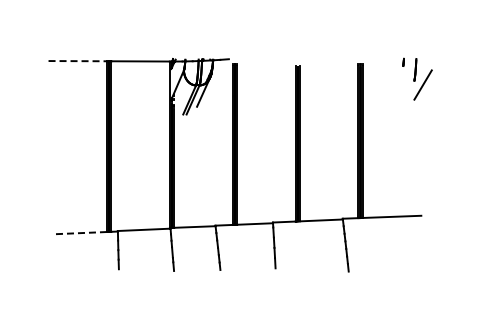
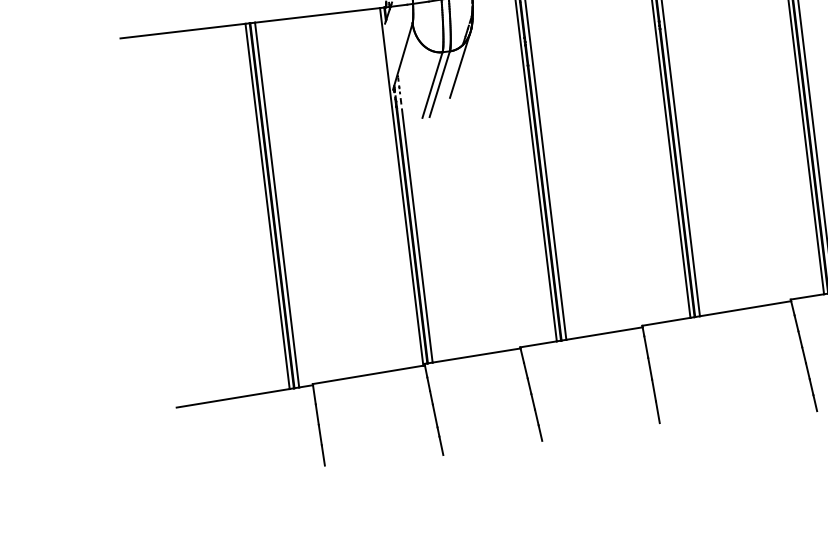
line: (78, 61) -> (184, 31), dashed -> solid
line: (80, 233) -> (233, 399), dashed -> solid

